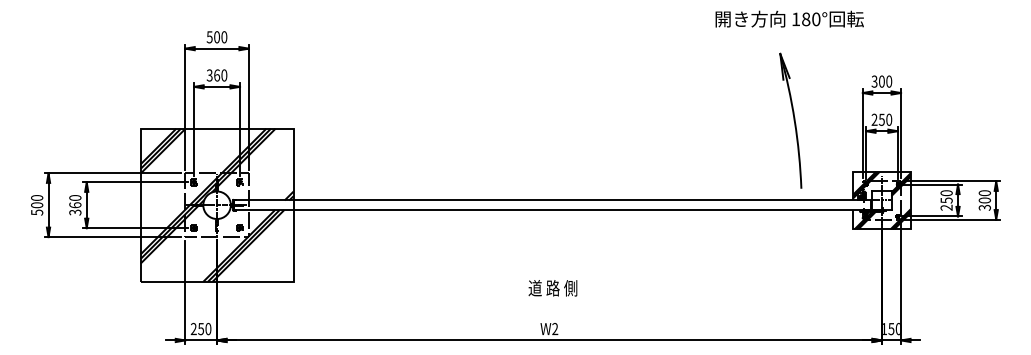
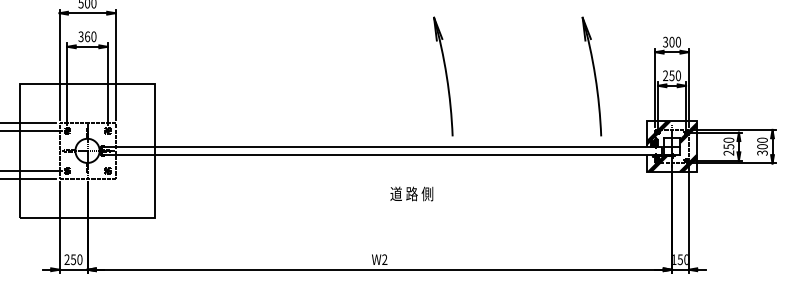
part: (621, 120) -> (443, 76), added
hatch: (216, 204) -> (87, 150), removed
text: (552, 288) -> (411, 194), moved

